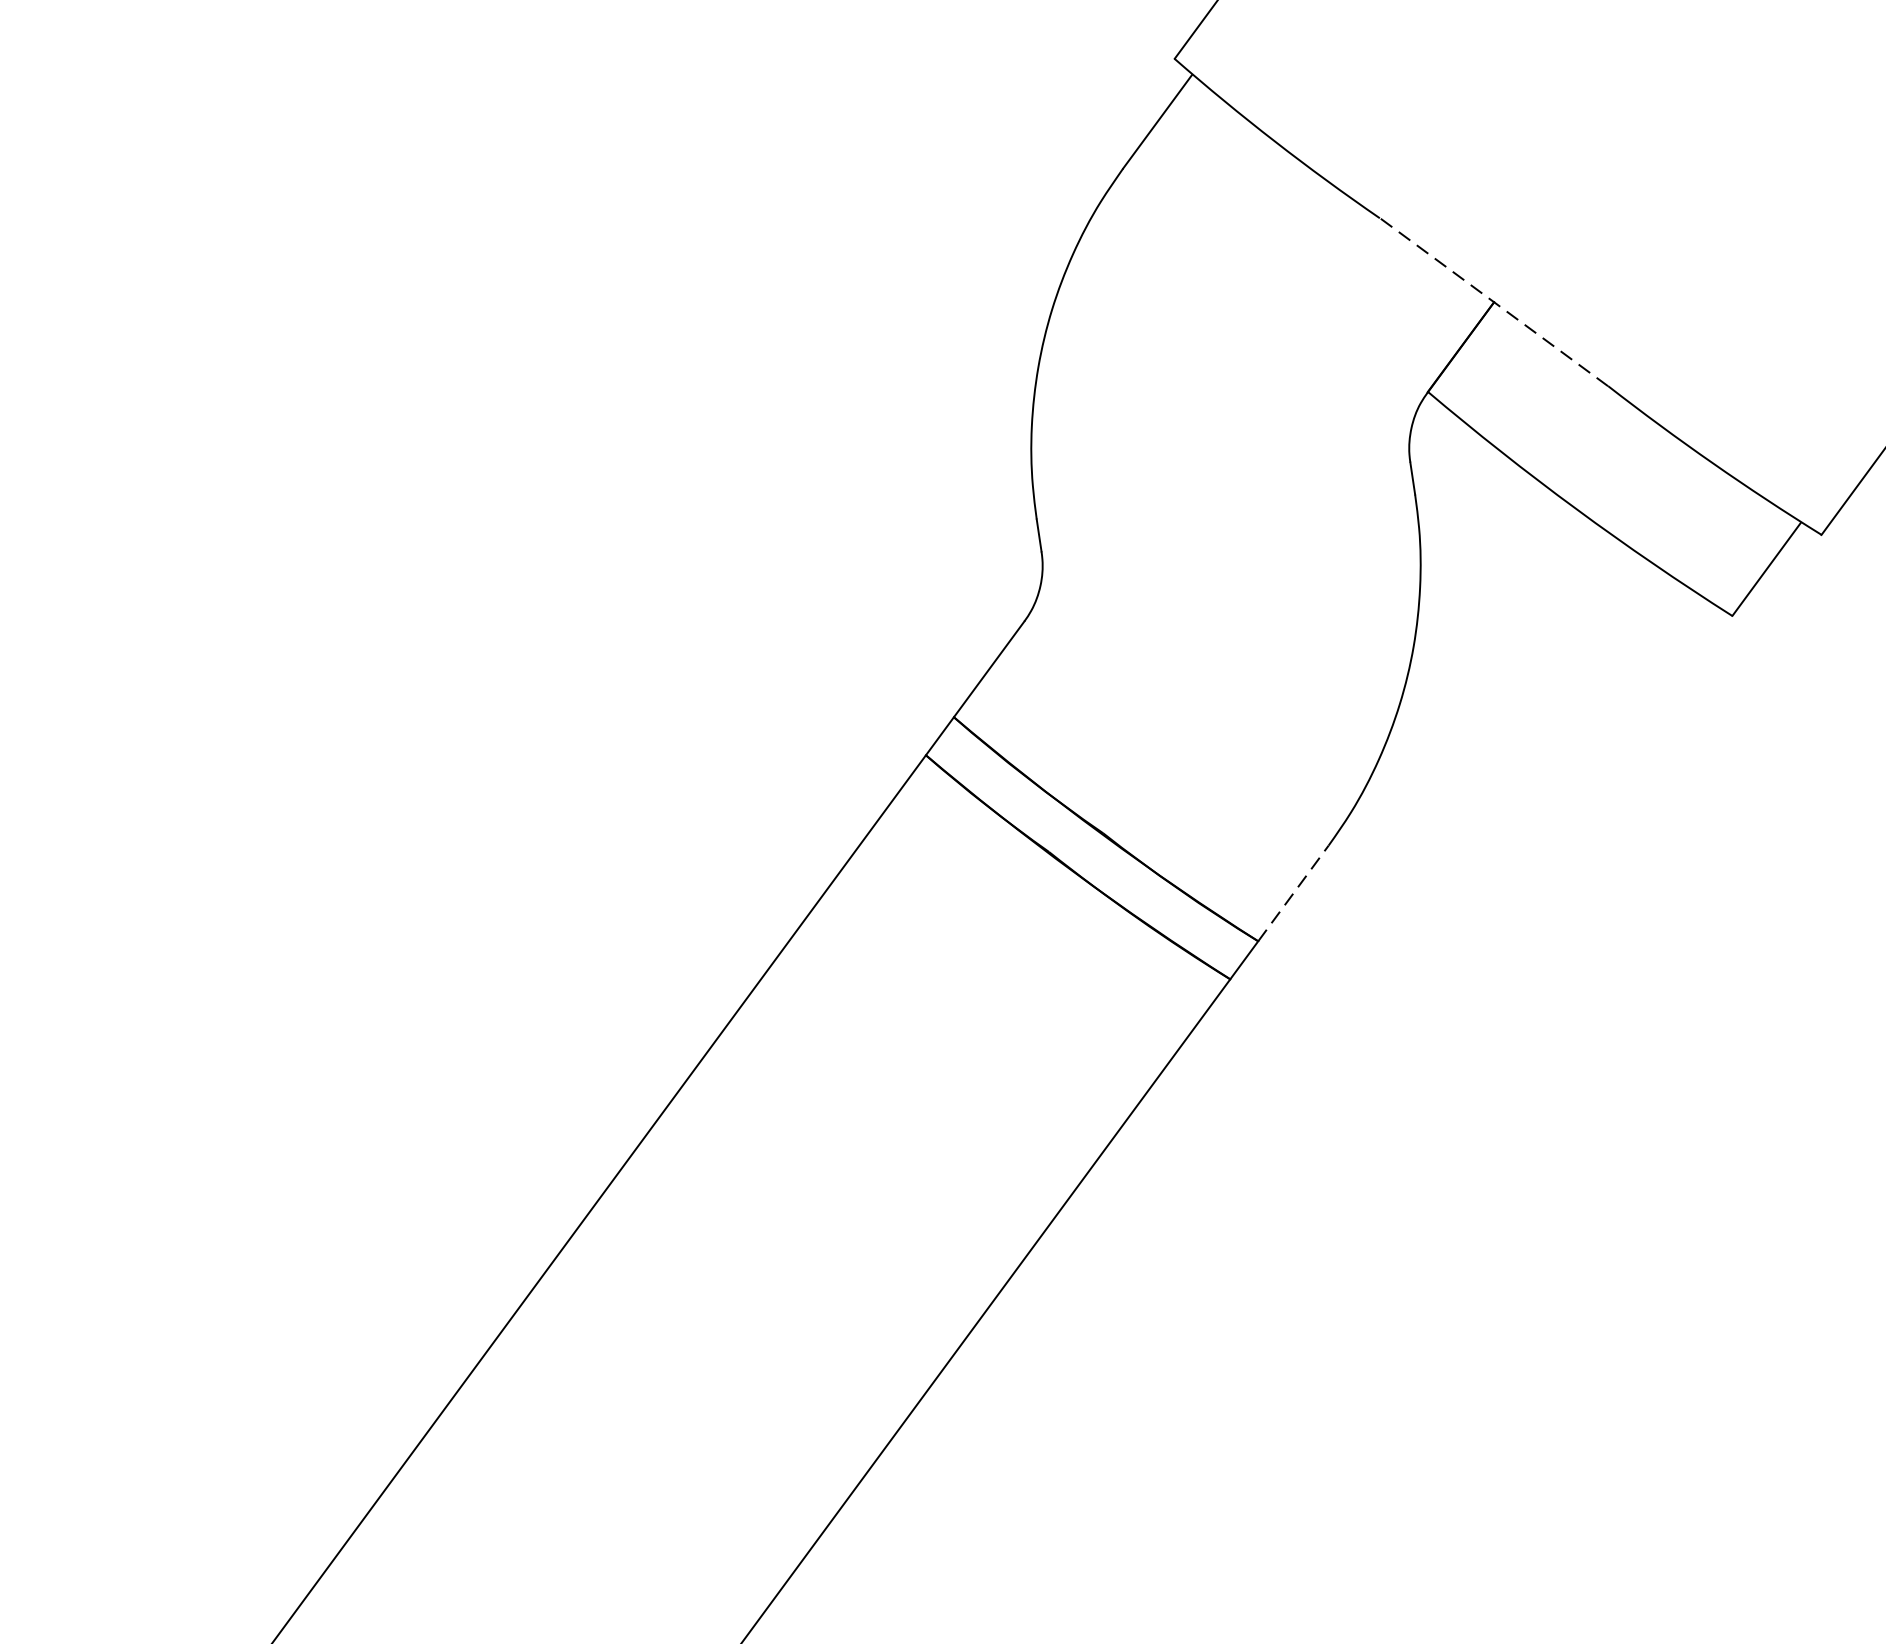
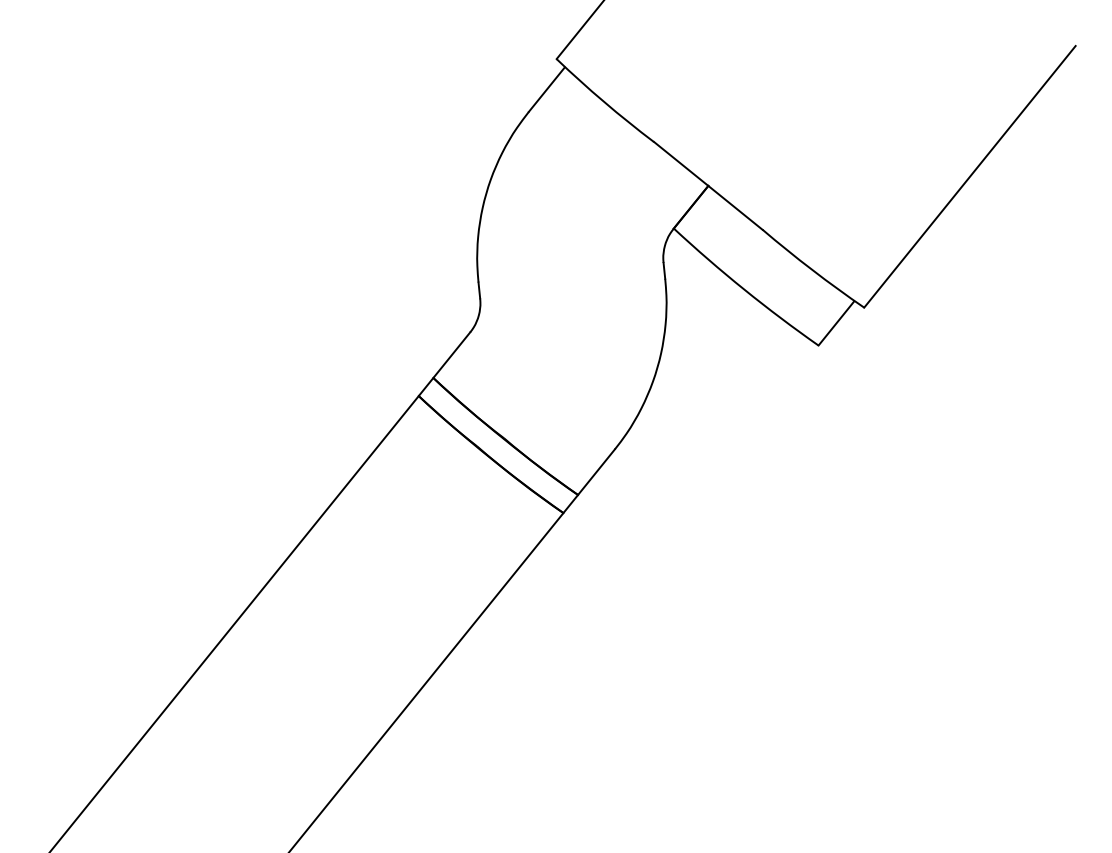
line: (1494, 301) -> (708, 185), dashed -> solid
line: (1293, 891) -> (596, 471), dashed -> solid

